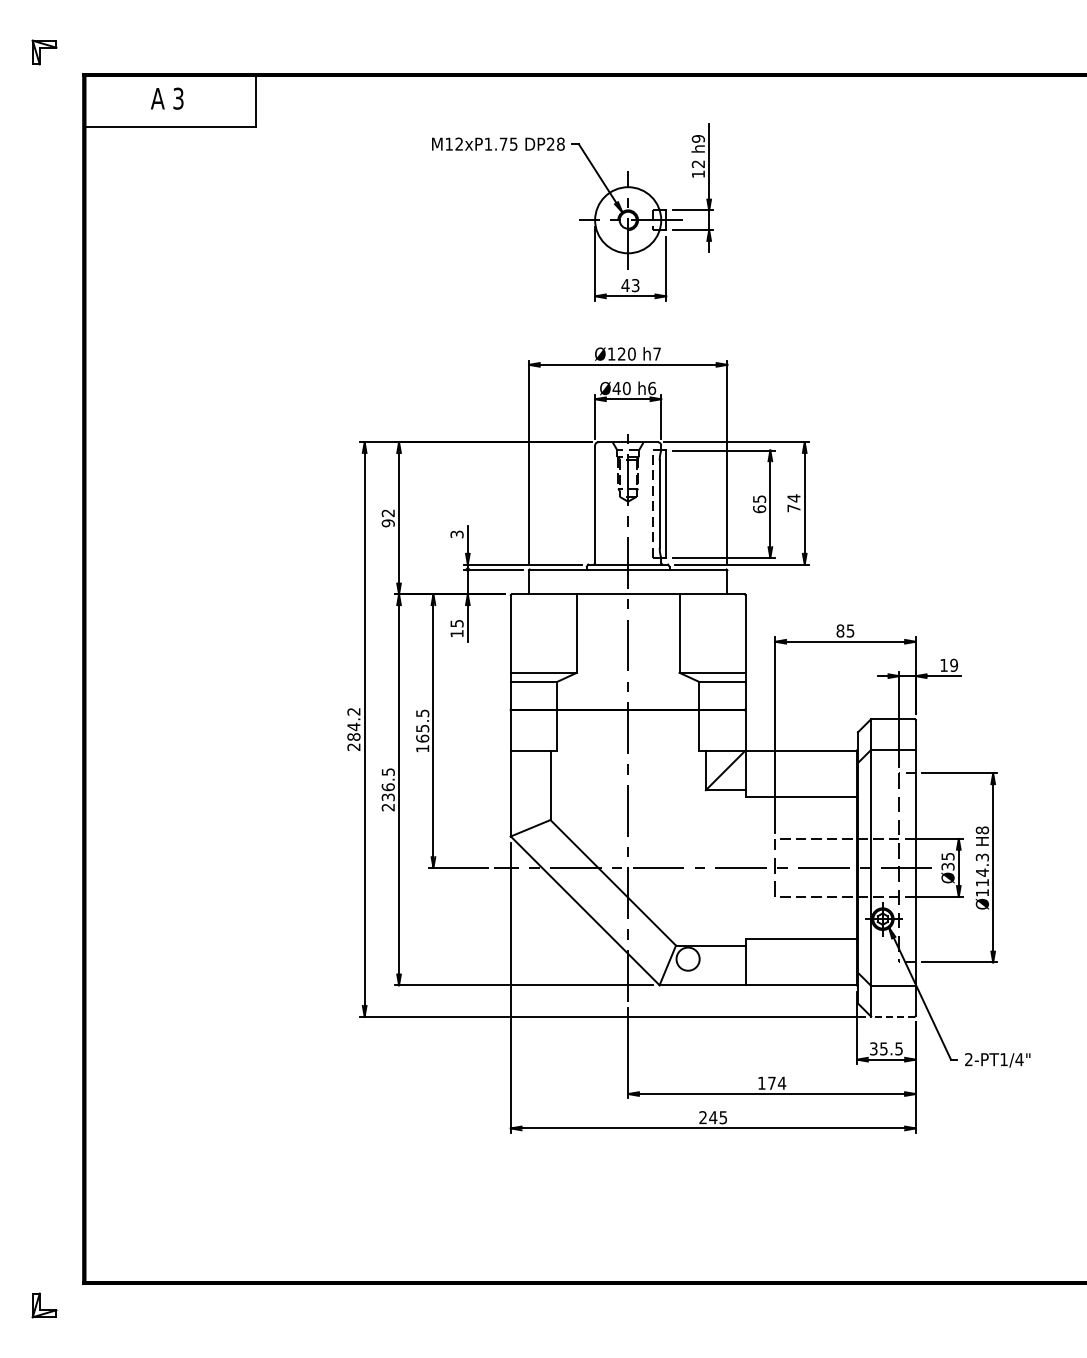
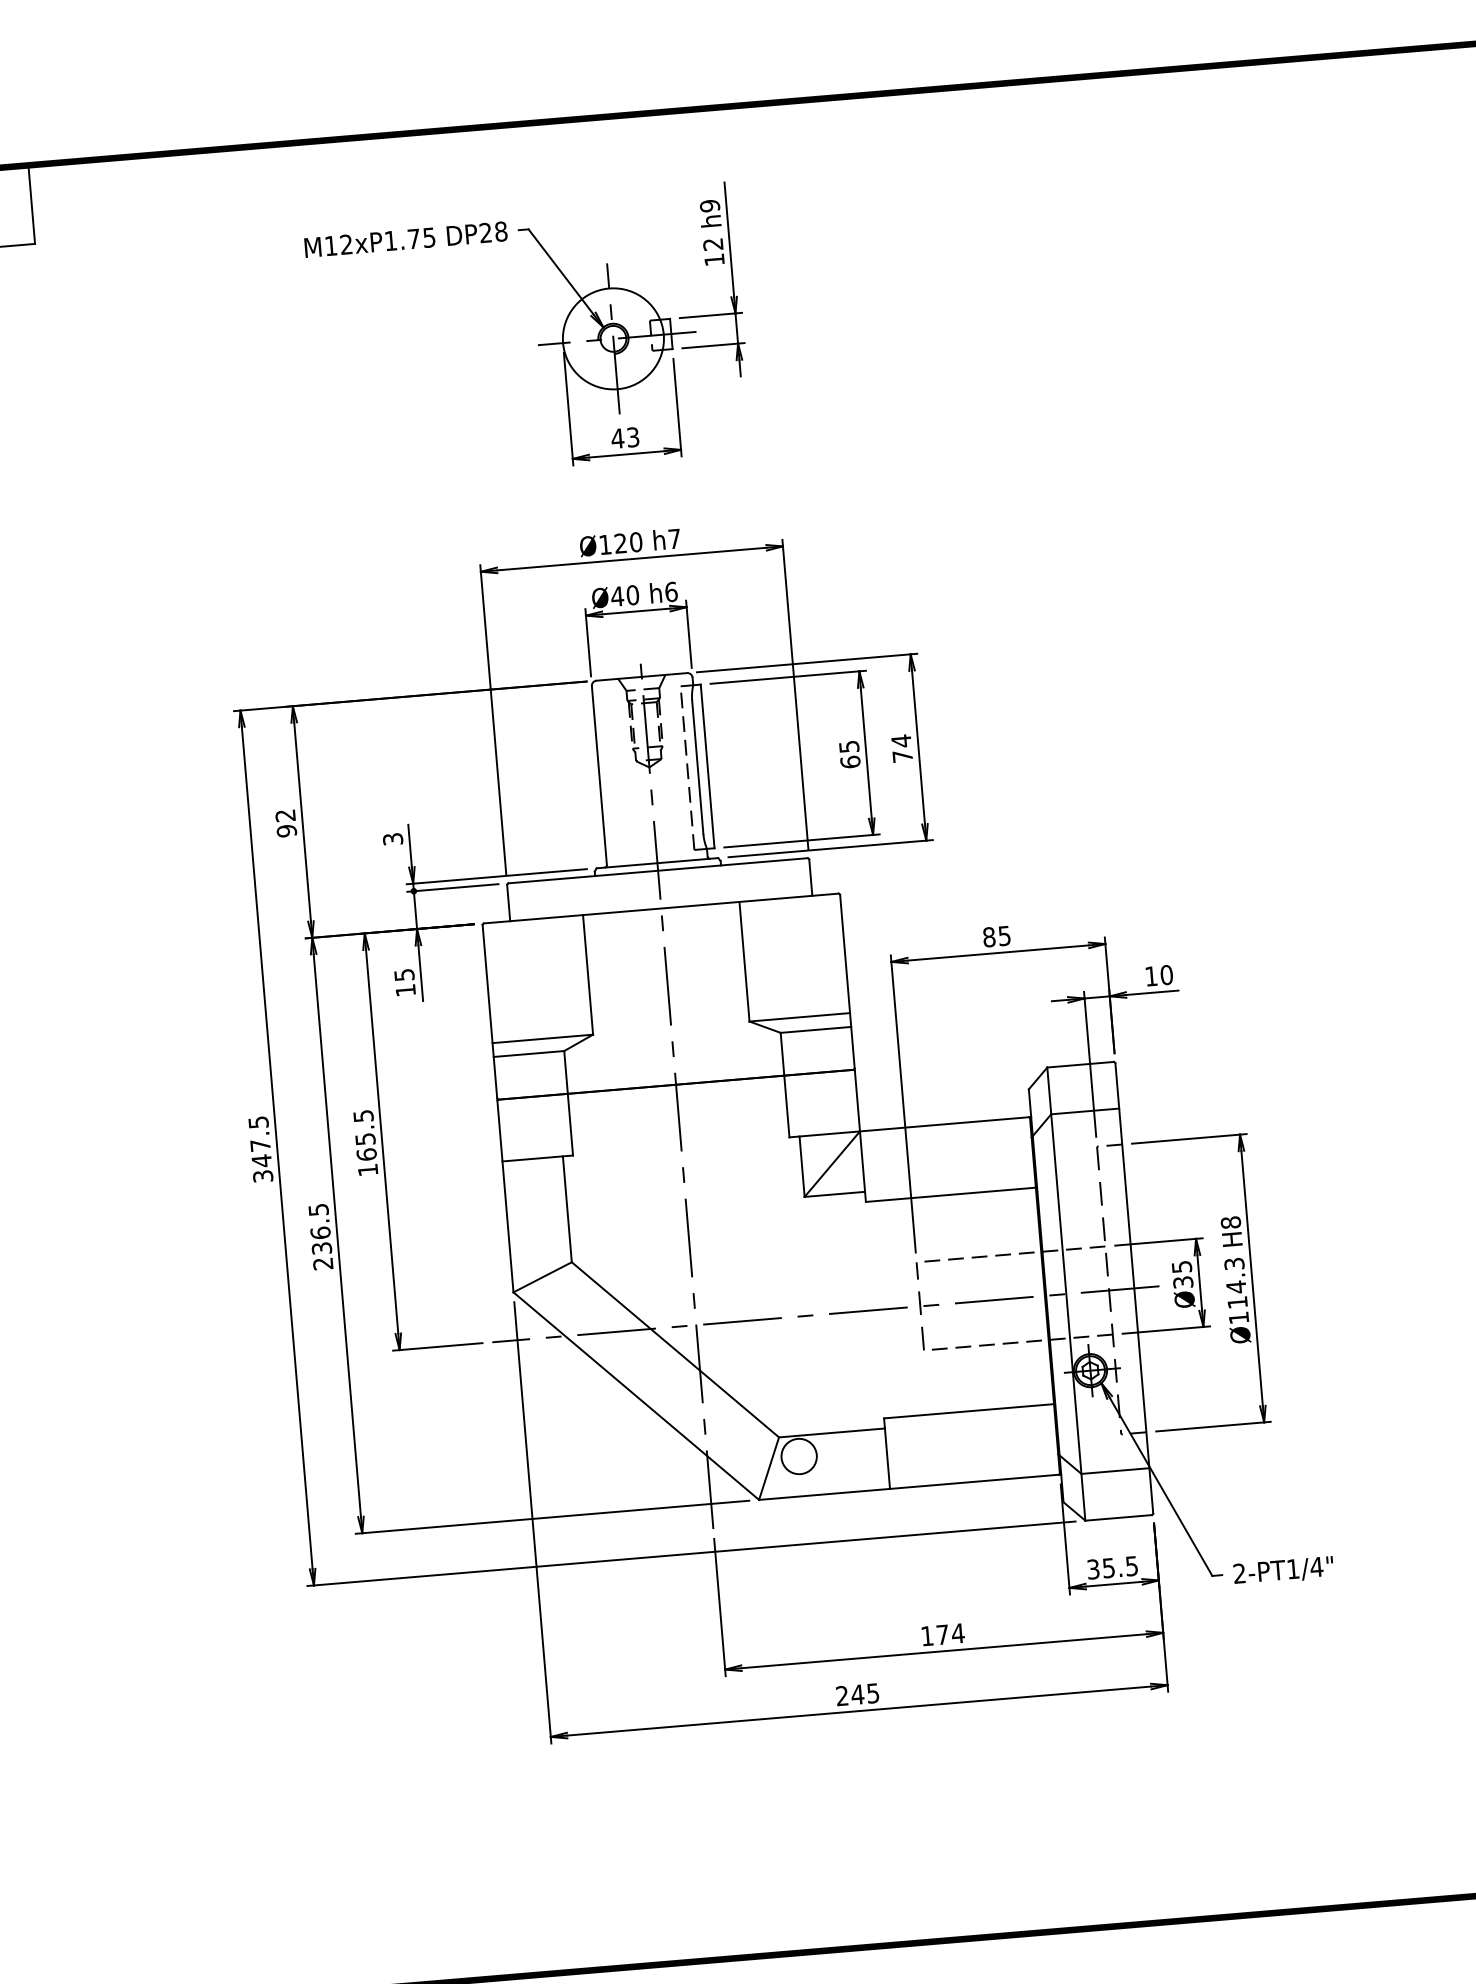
text: (953, 665) -> (1165, 975), 19 -> 10
text: (353, 729) -> (260, 1149), 284.2 -> 347.5
line: (893, 1016) -> (1119, 1517), dashed -> solid

